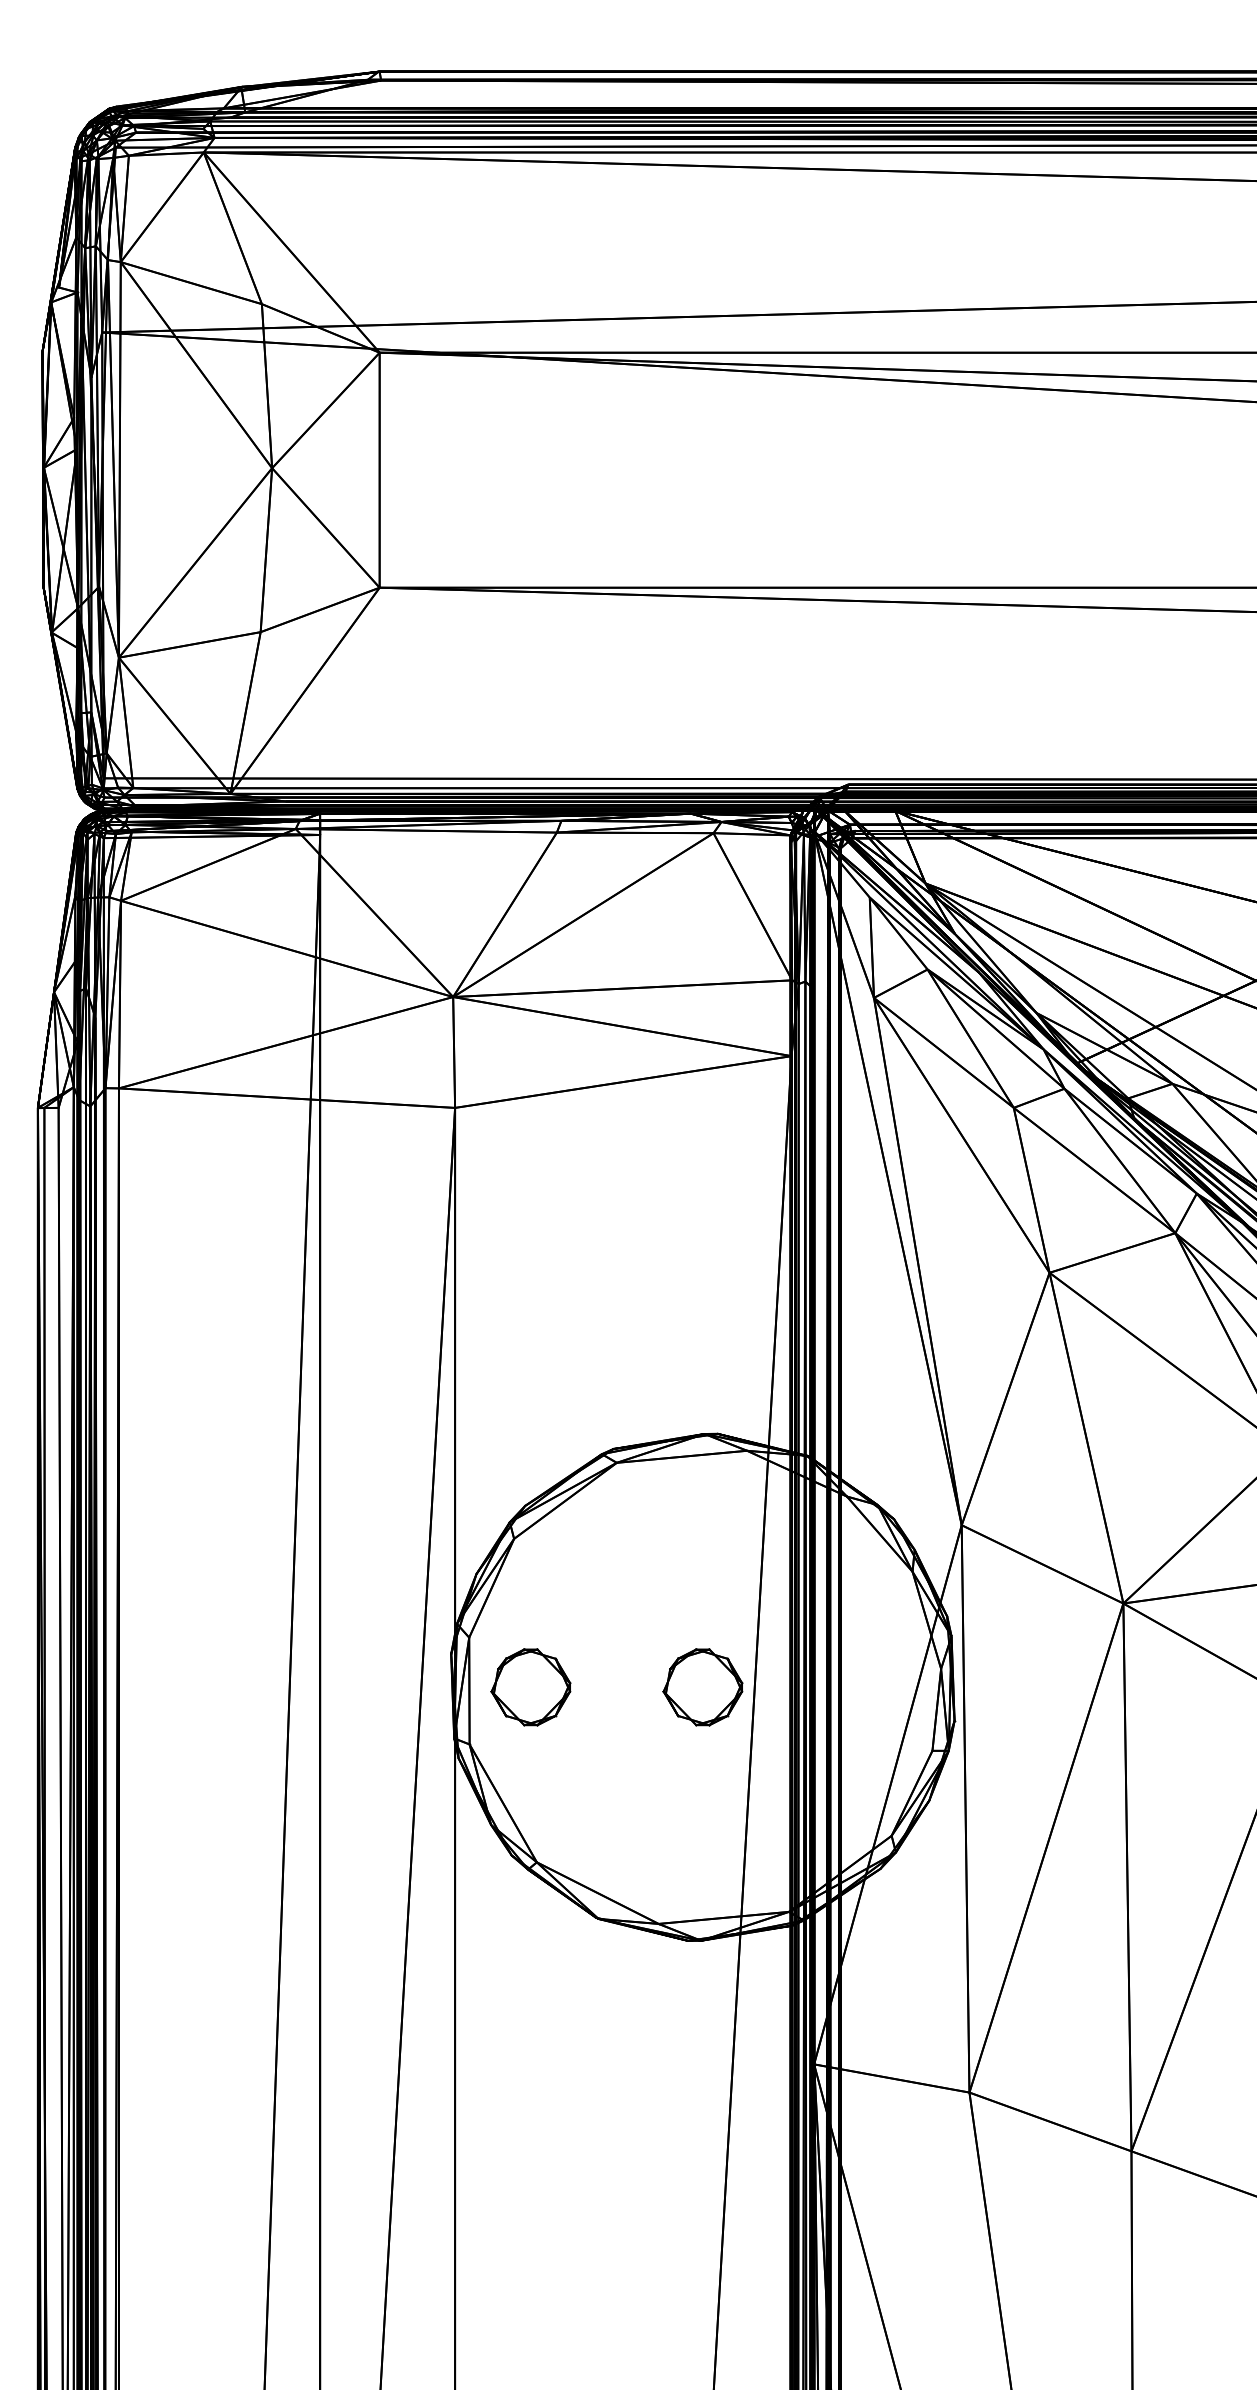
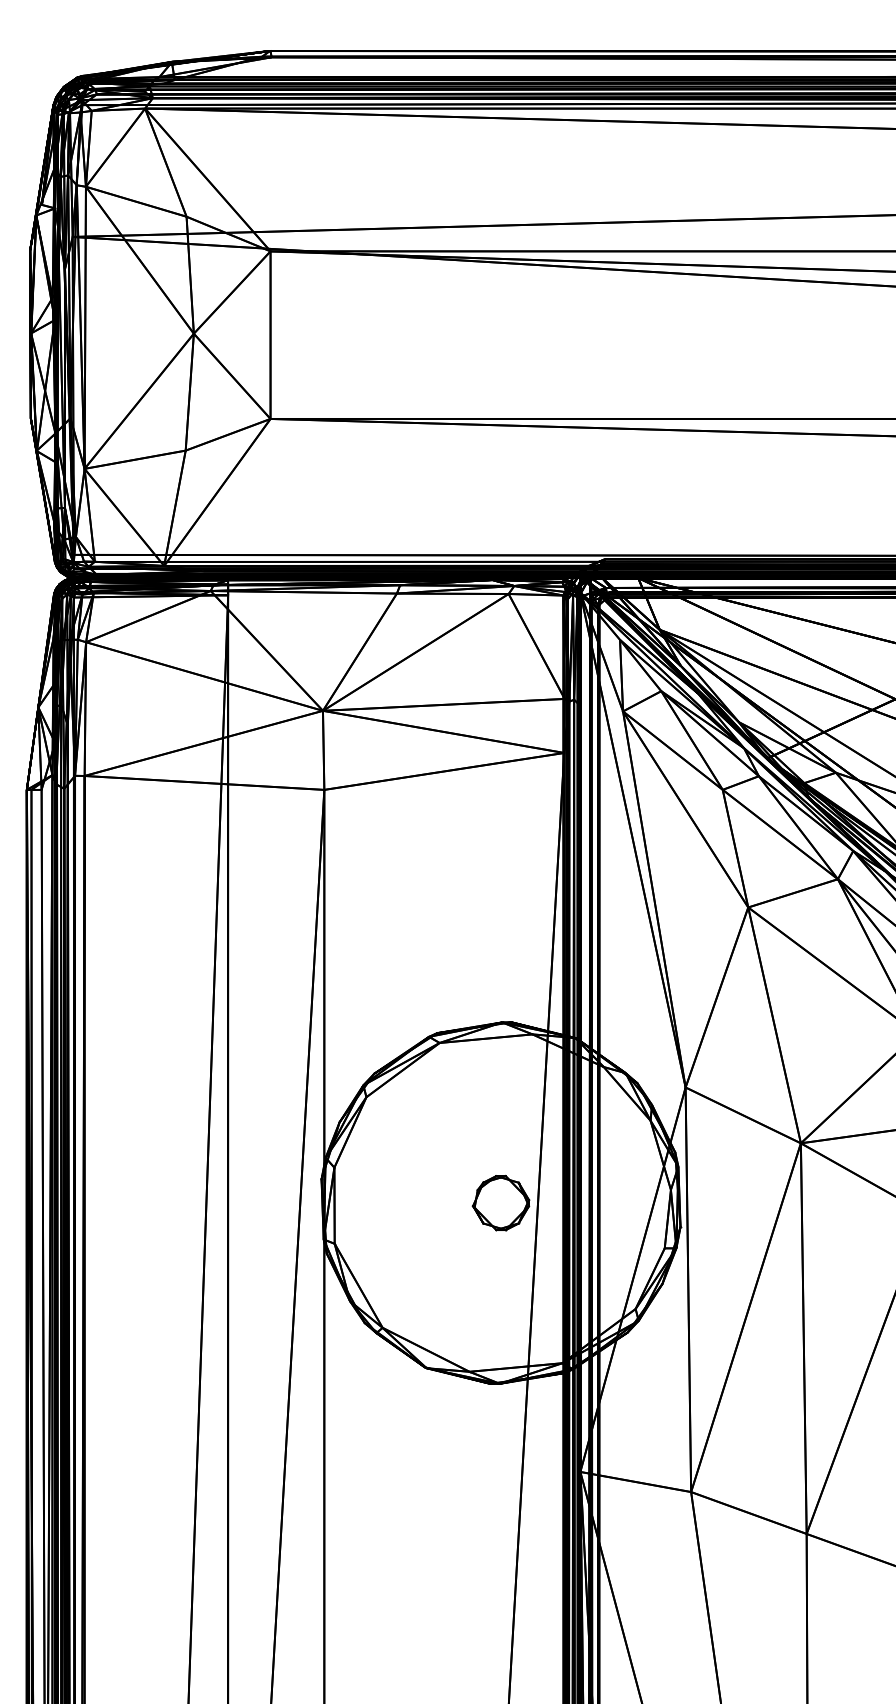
part: (530, 1687) -> (378, 1203), removed

